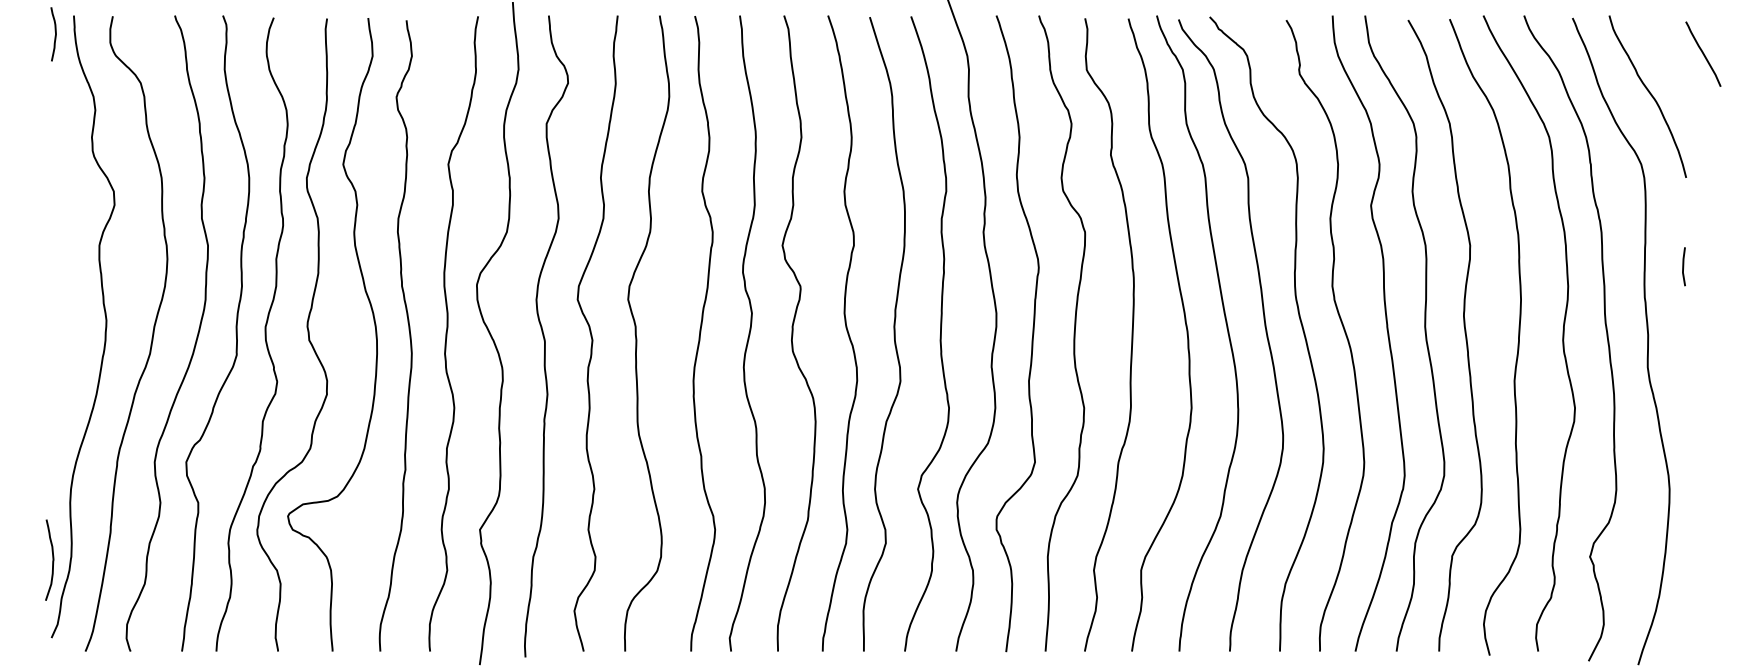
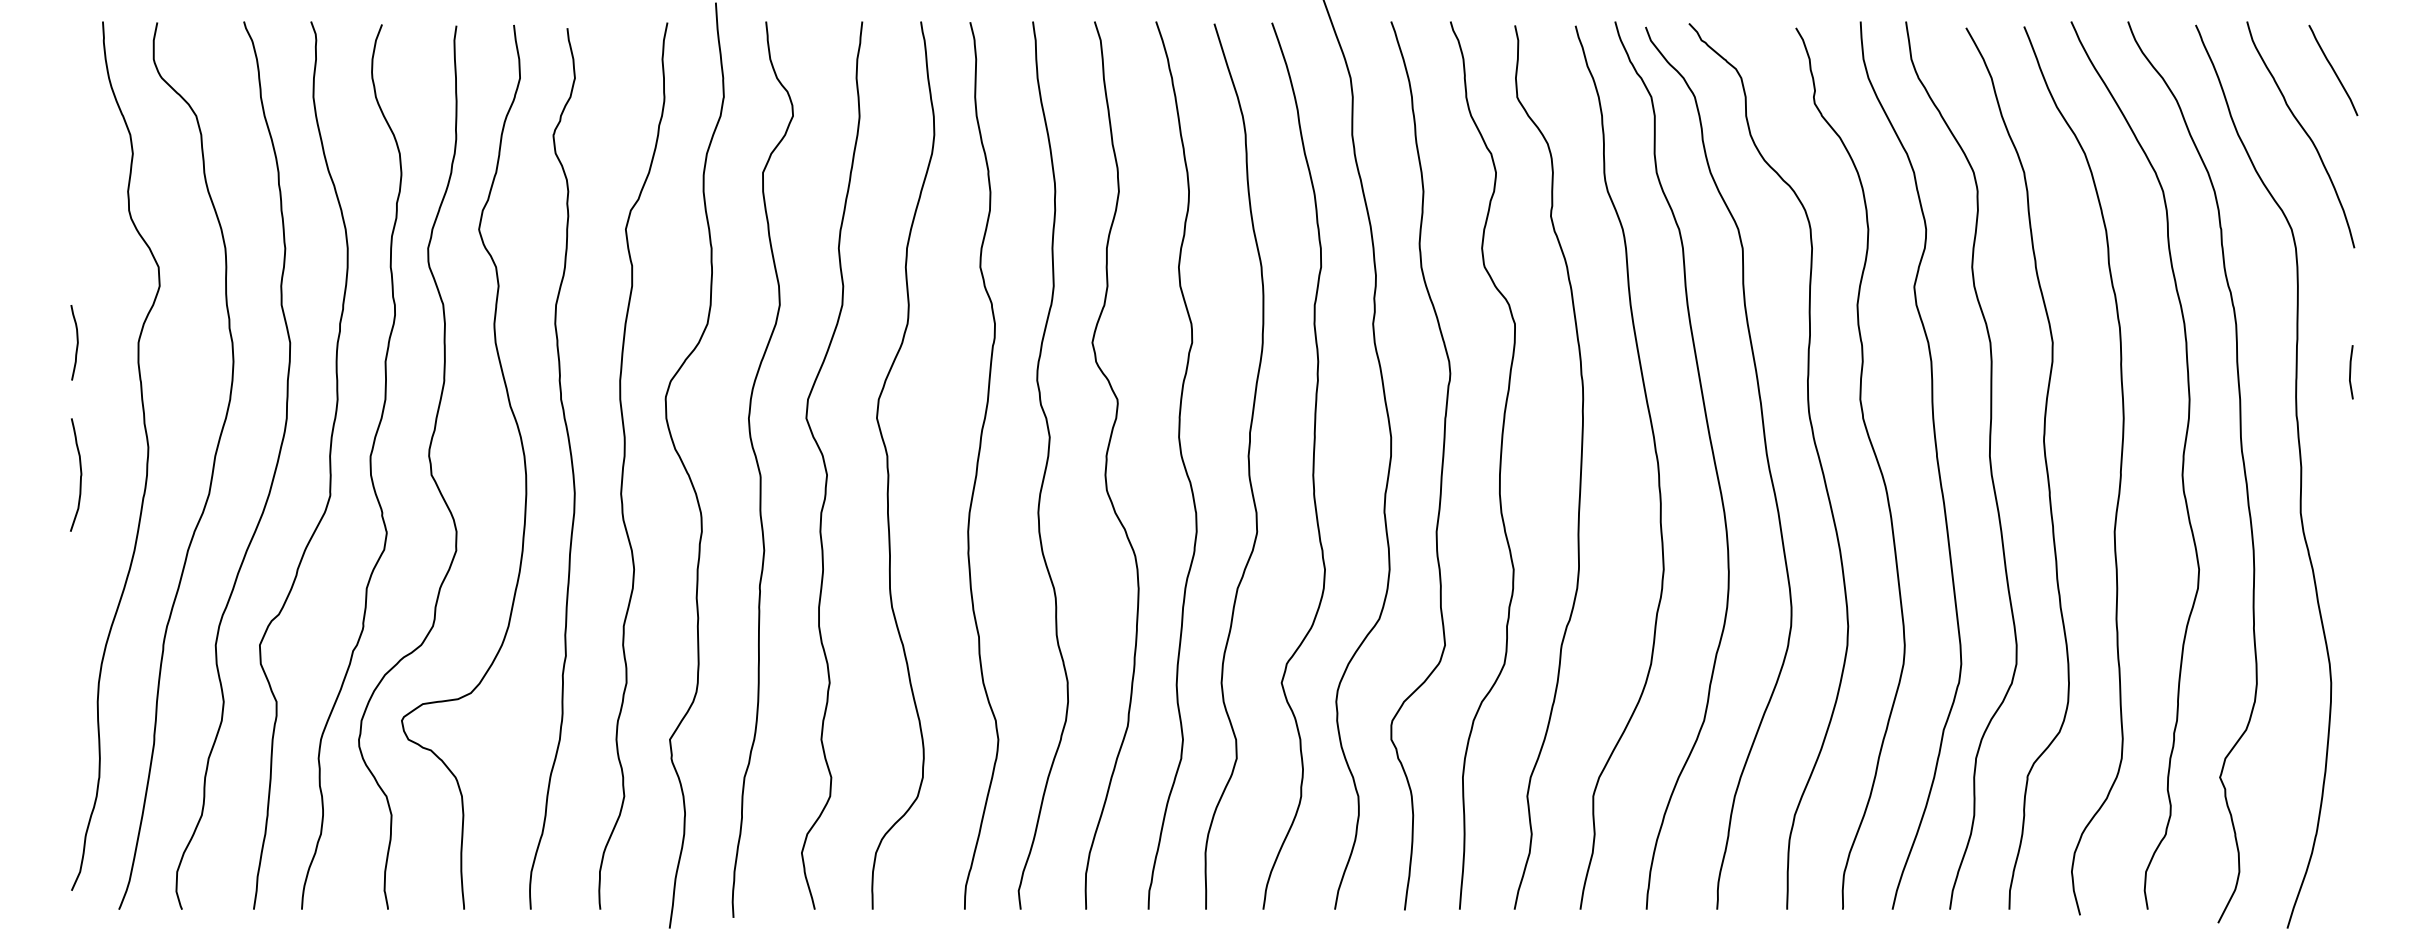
curve: (55, 33) -> (76, 341), moved
curve: (1703, 54) -> (2333, 70), moved
curve: (52, 559) -> (80, 474), moved

